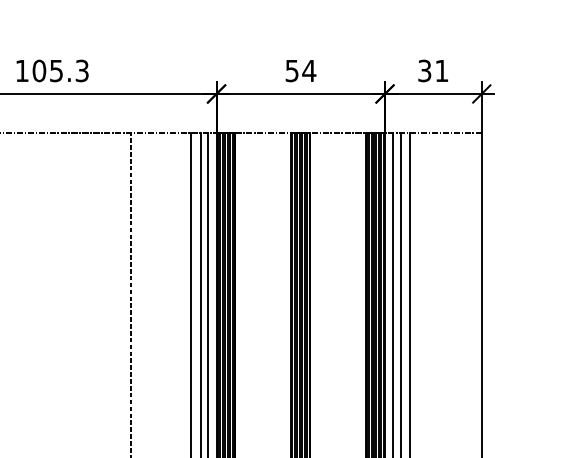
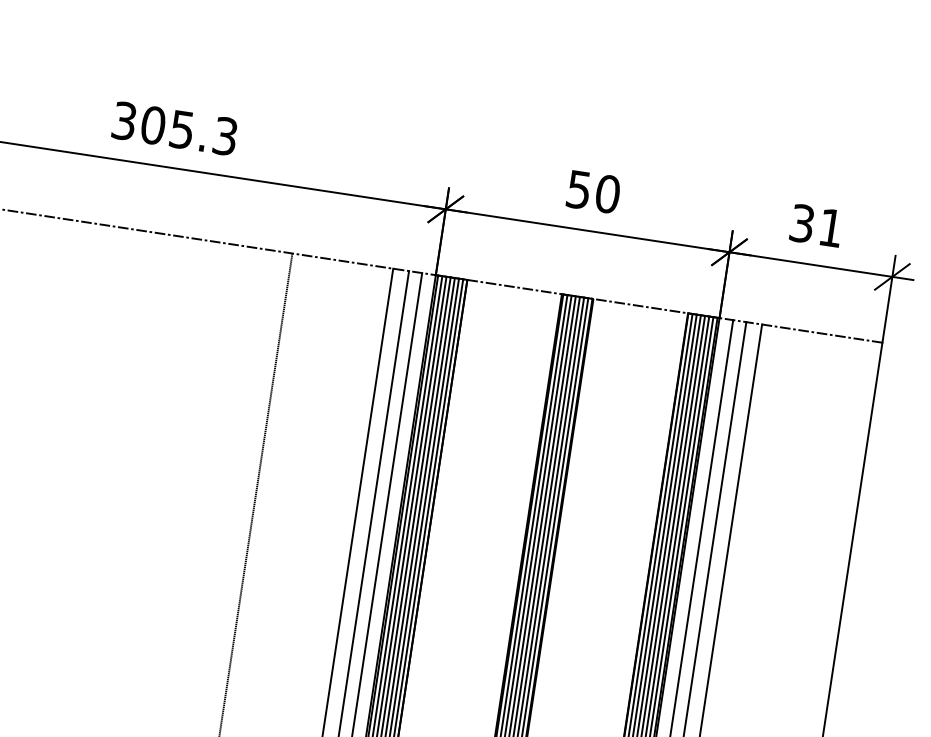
text: (21, 70) -> (123, 120), 105.3 -> 305.3
text: (309, 70) -> (608, 193), 54 -> 50

